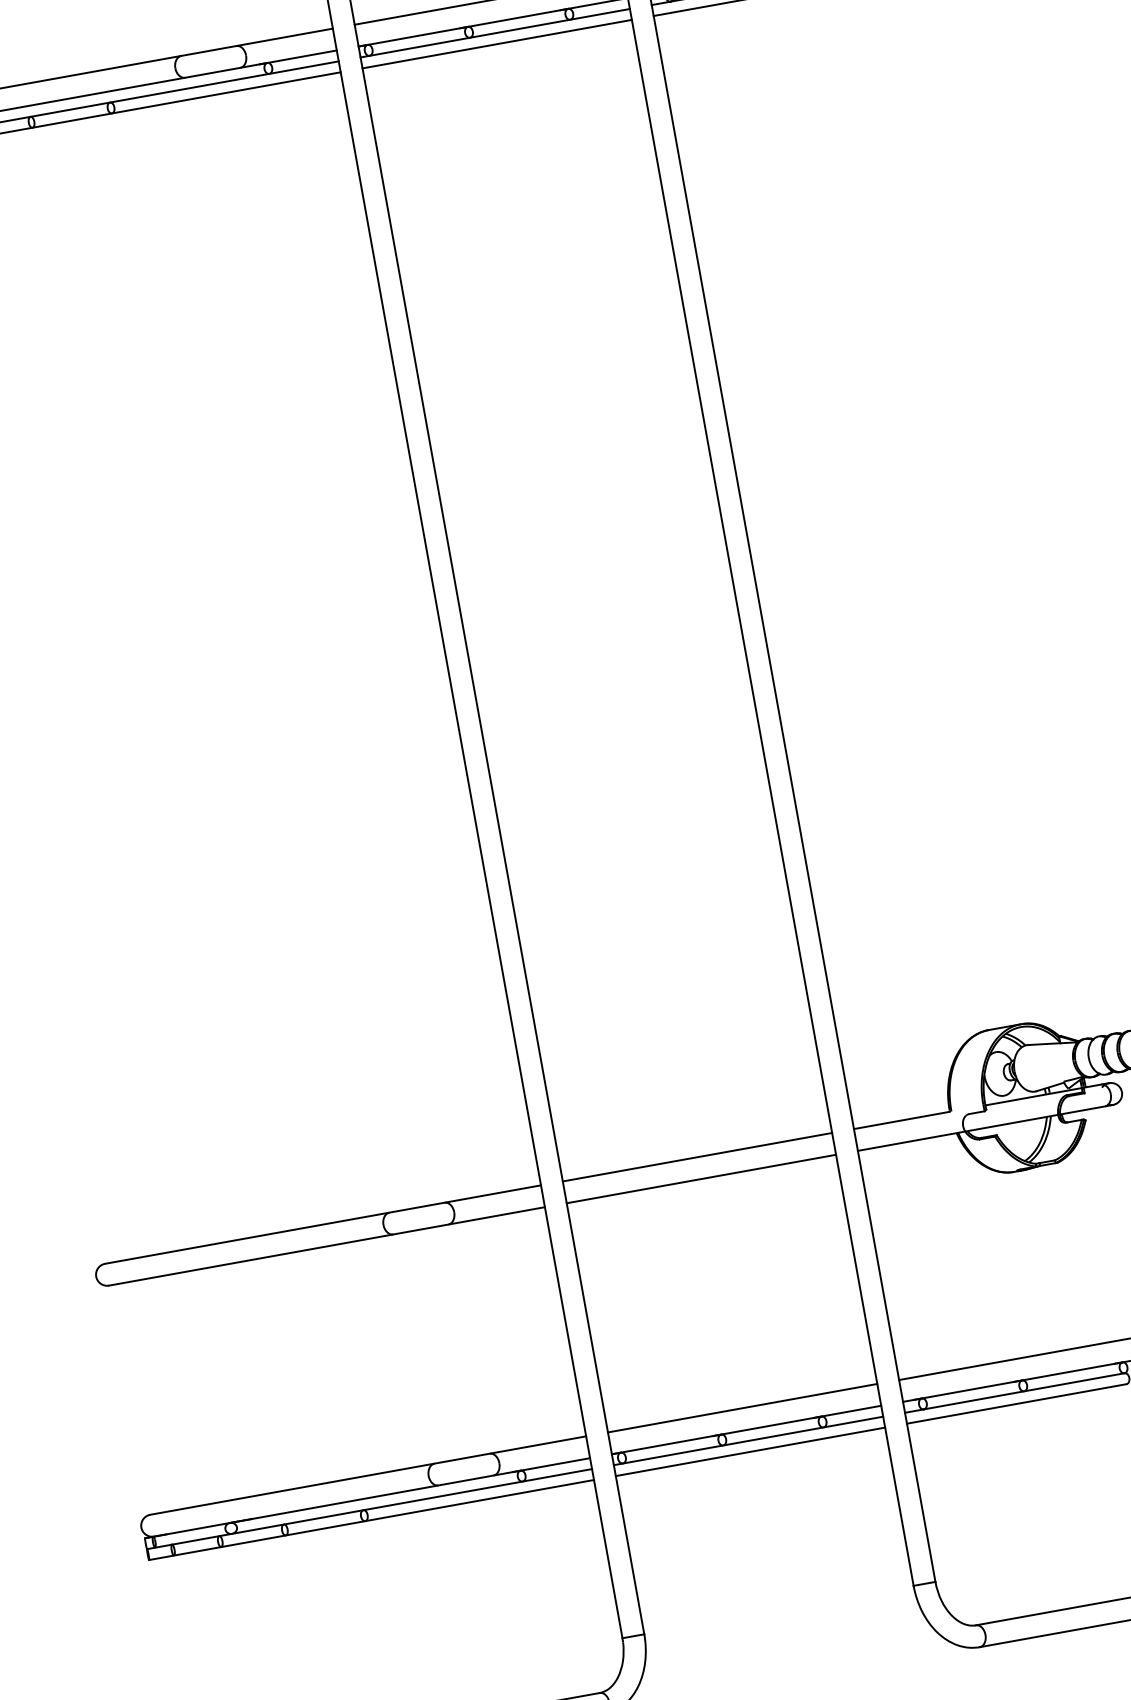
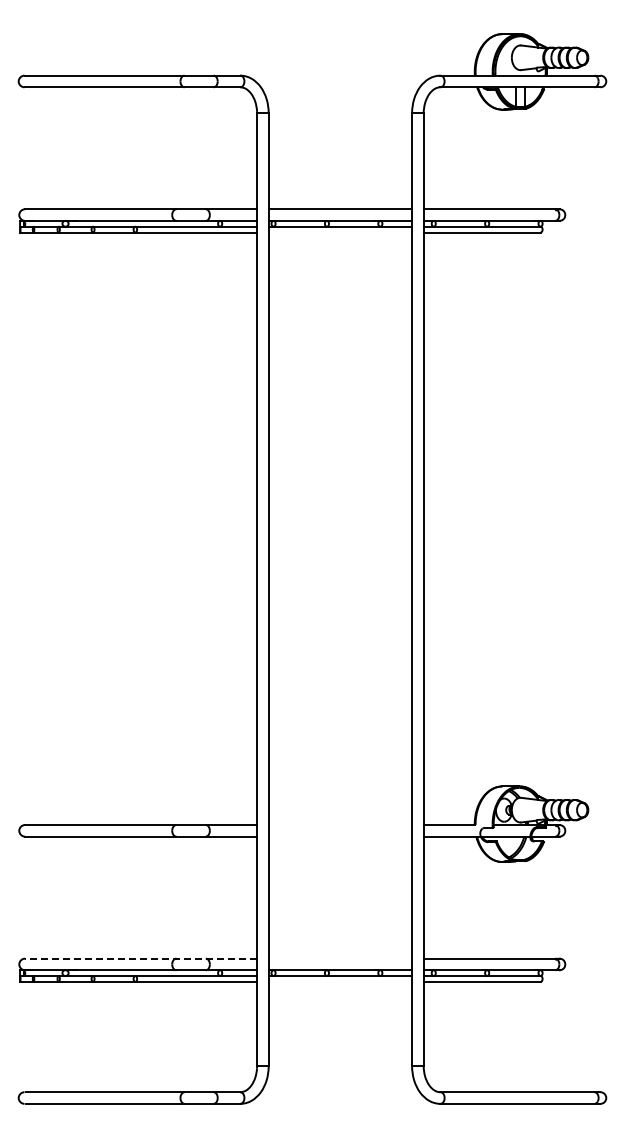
line: (497, 44) -> (340, 232), removed
line: (697, 1158) -> (340, 825), removed
line: (701, 1178) -> (340, 836), removed
line: (742, 1407) -> (340, 958), removed
line: (750, 1451) -> (340, 981), removed
line: (367, 1475) -> (140, 958), solid -> dashed

